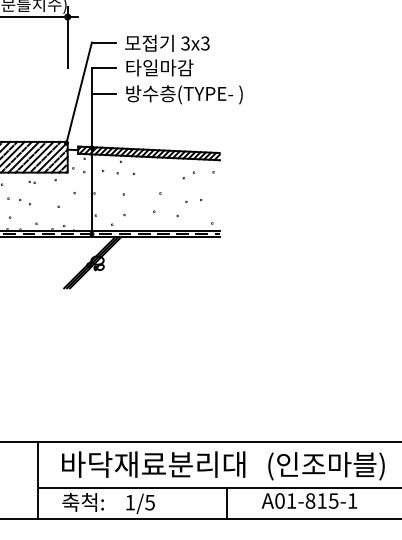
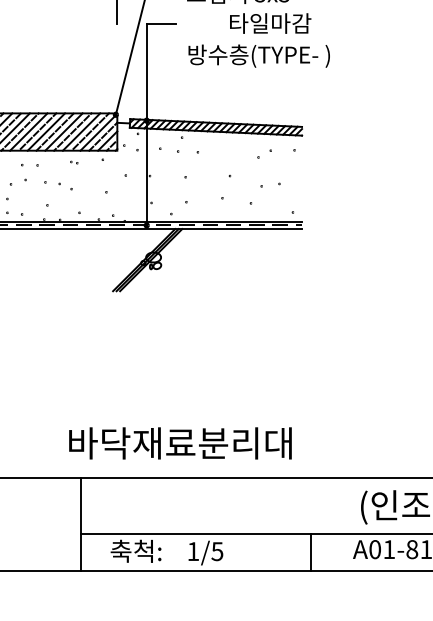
text: (159, 67) -> (270, 23), moved
line: (103, 93) -> (160, 54), removed
text: (153, 464) -> (180, 443), moved

